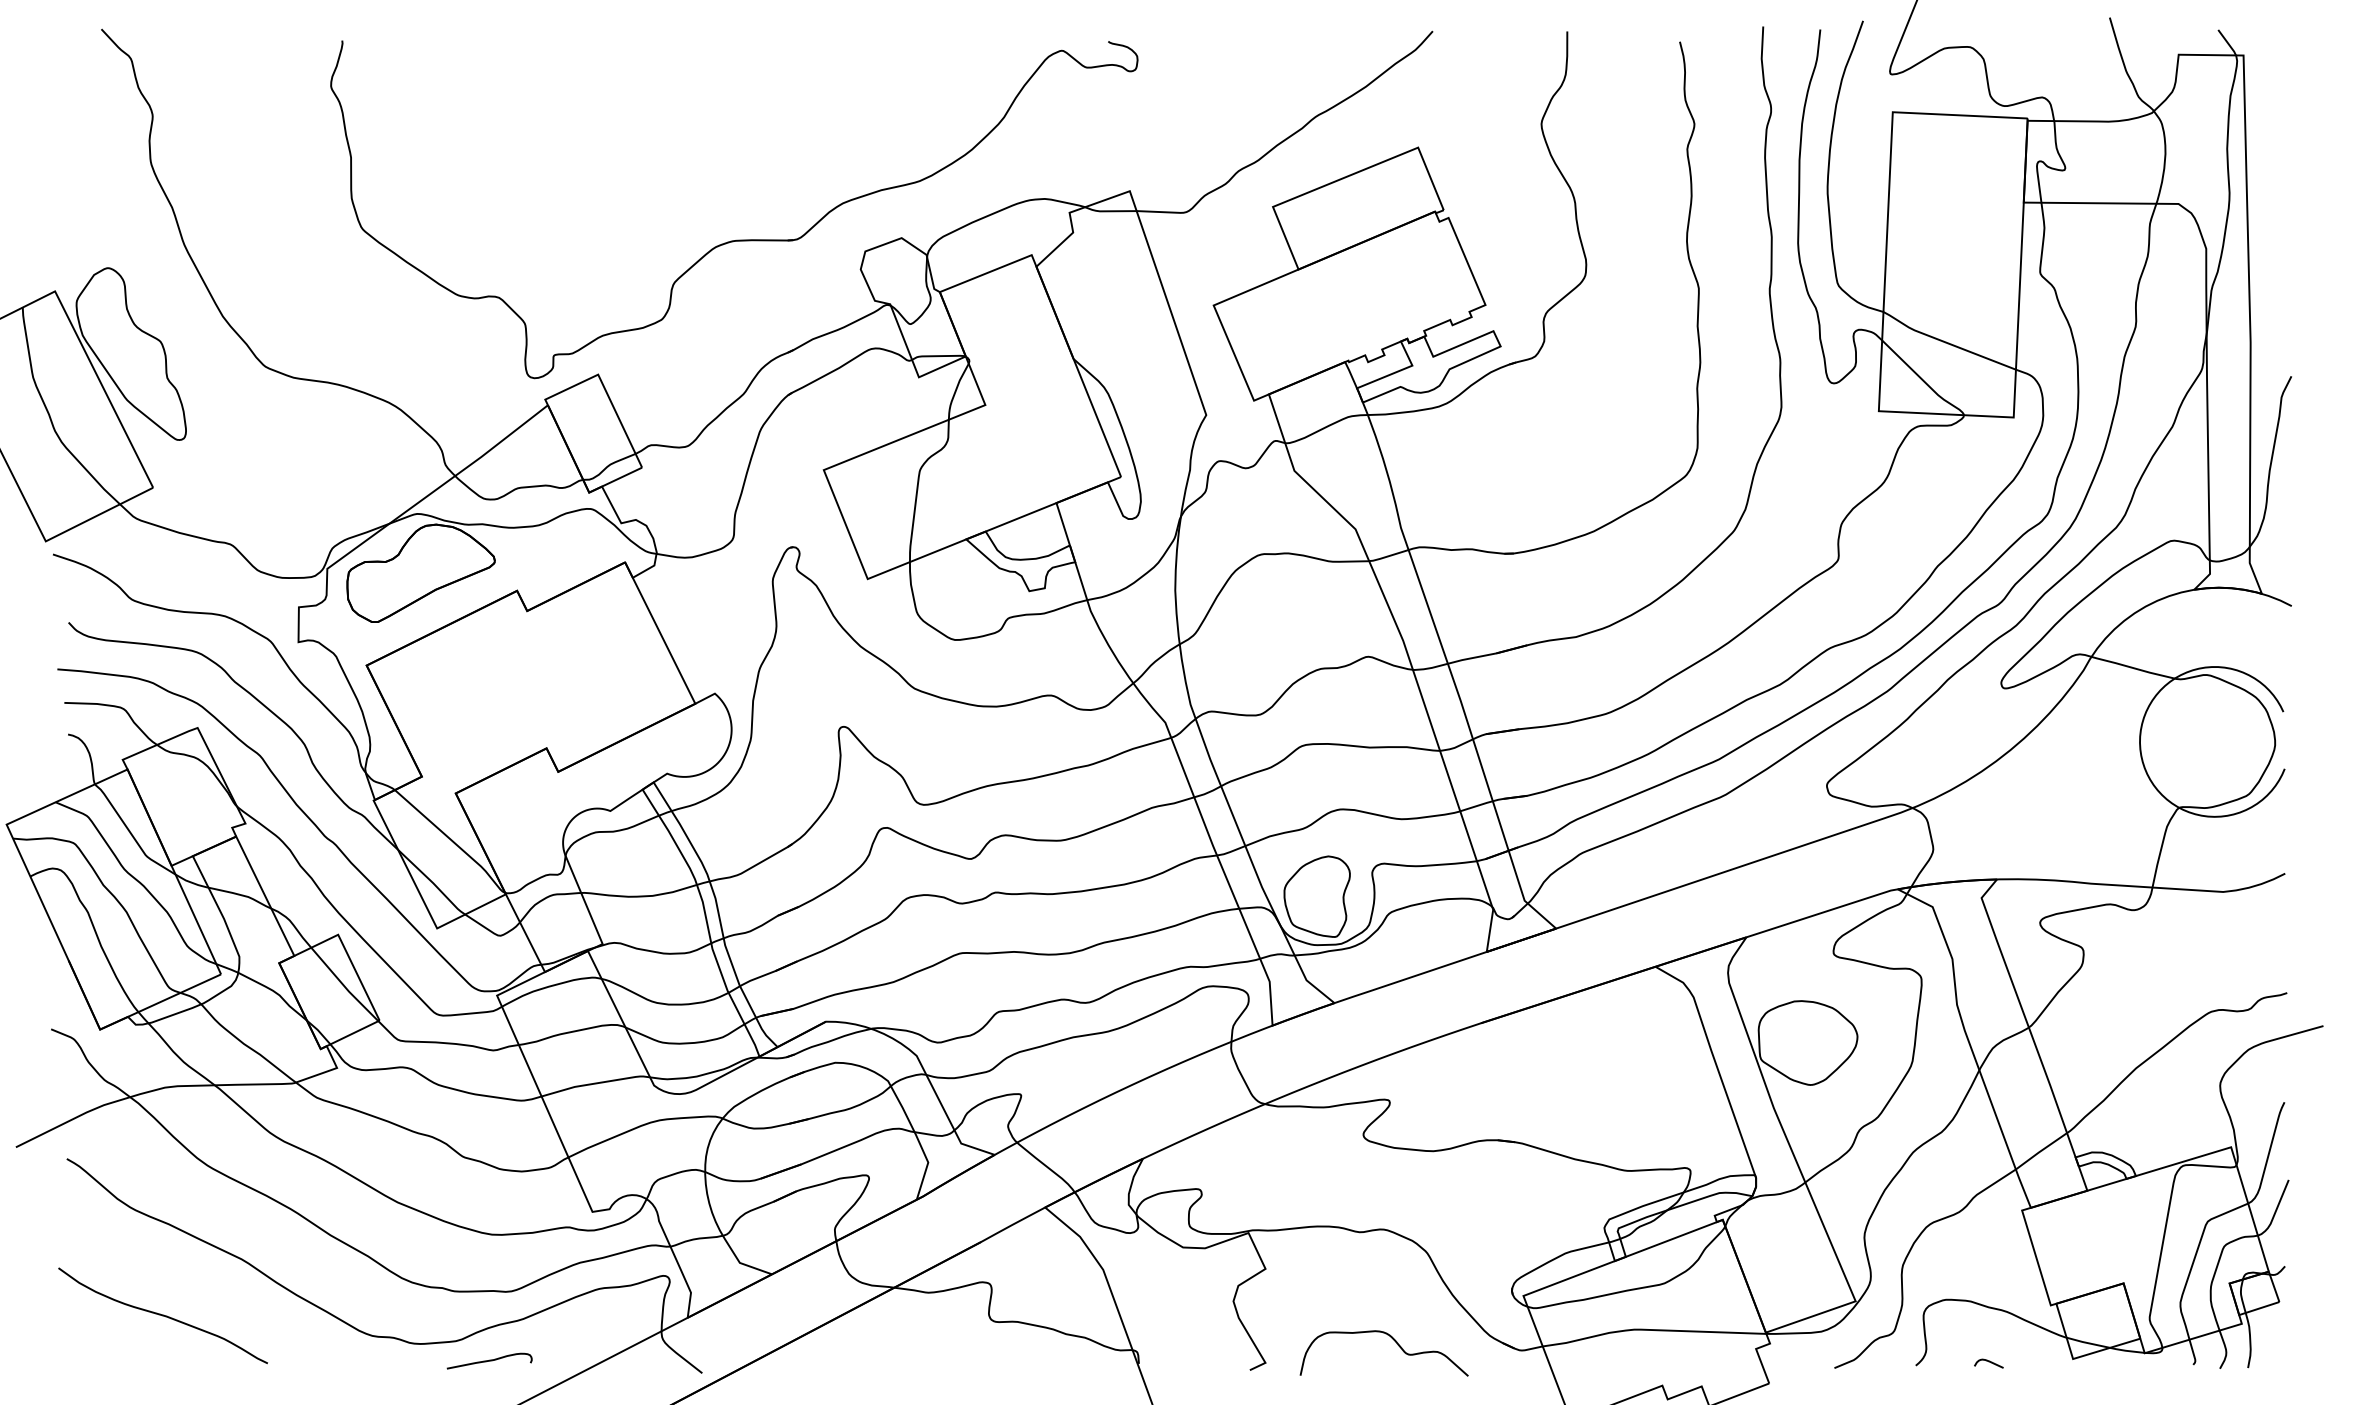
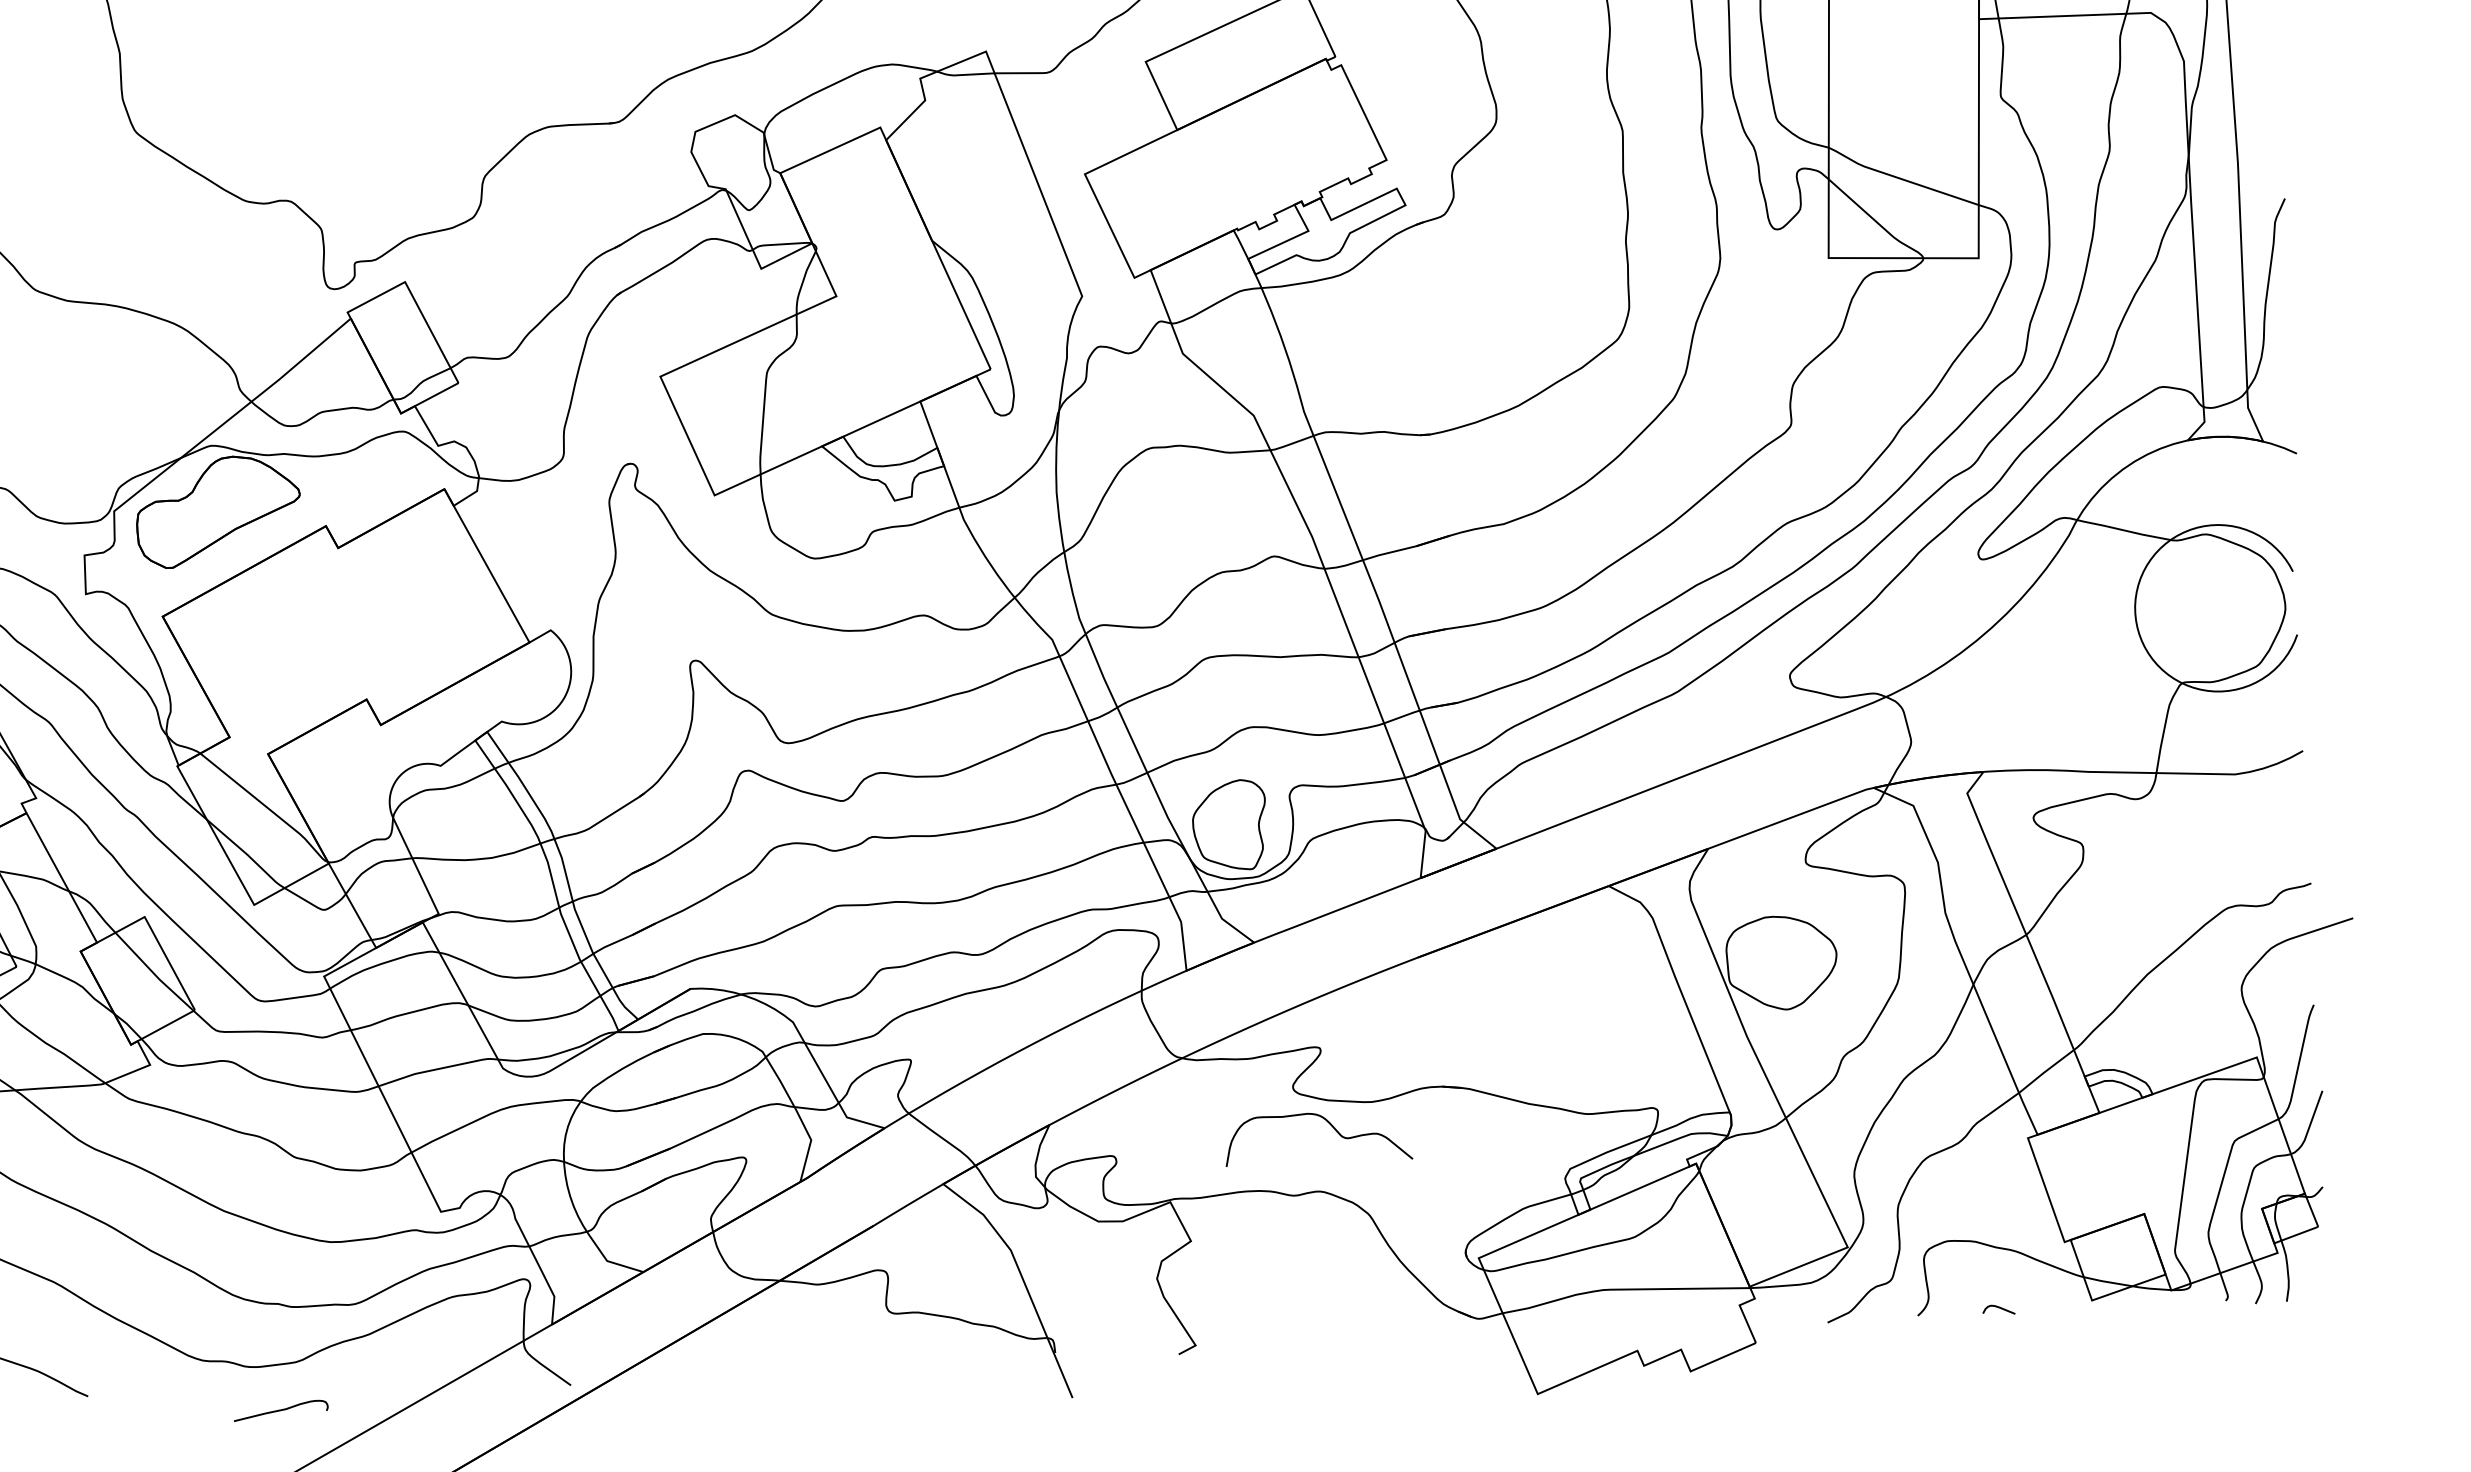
curve: (1397, 1345) -> (1332, 1128), moved
curve: (489, 1360) -> (280, 1409), moved

